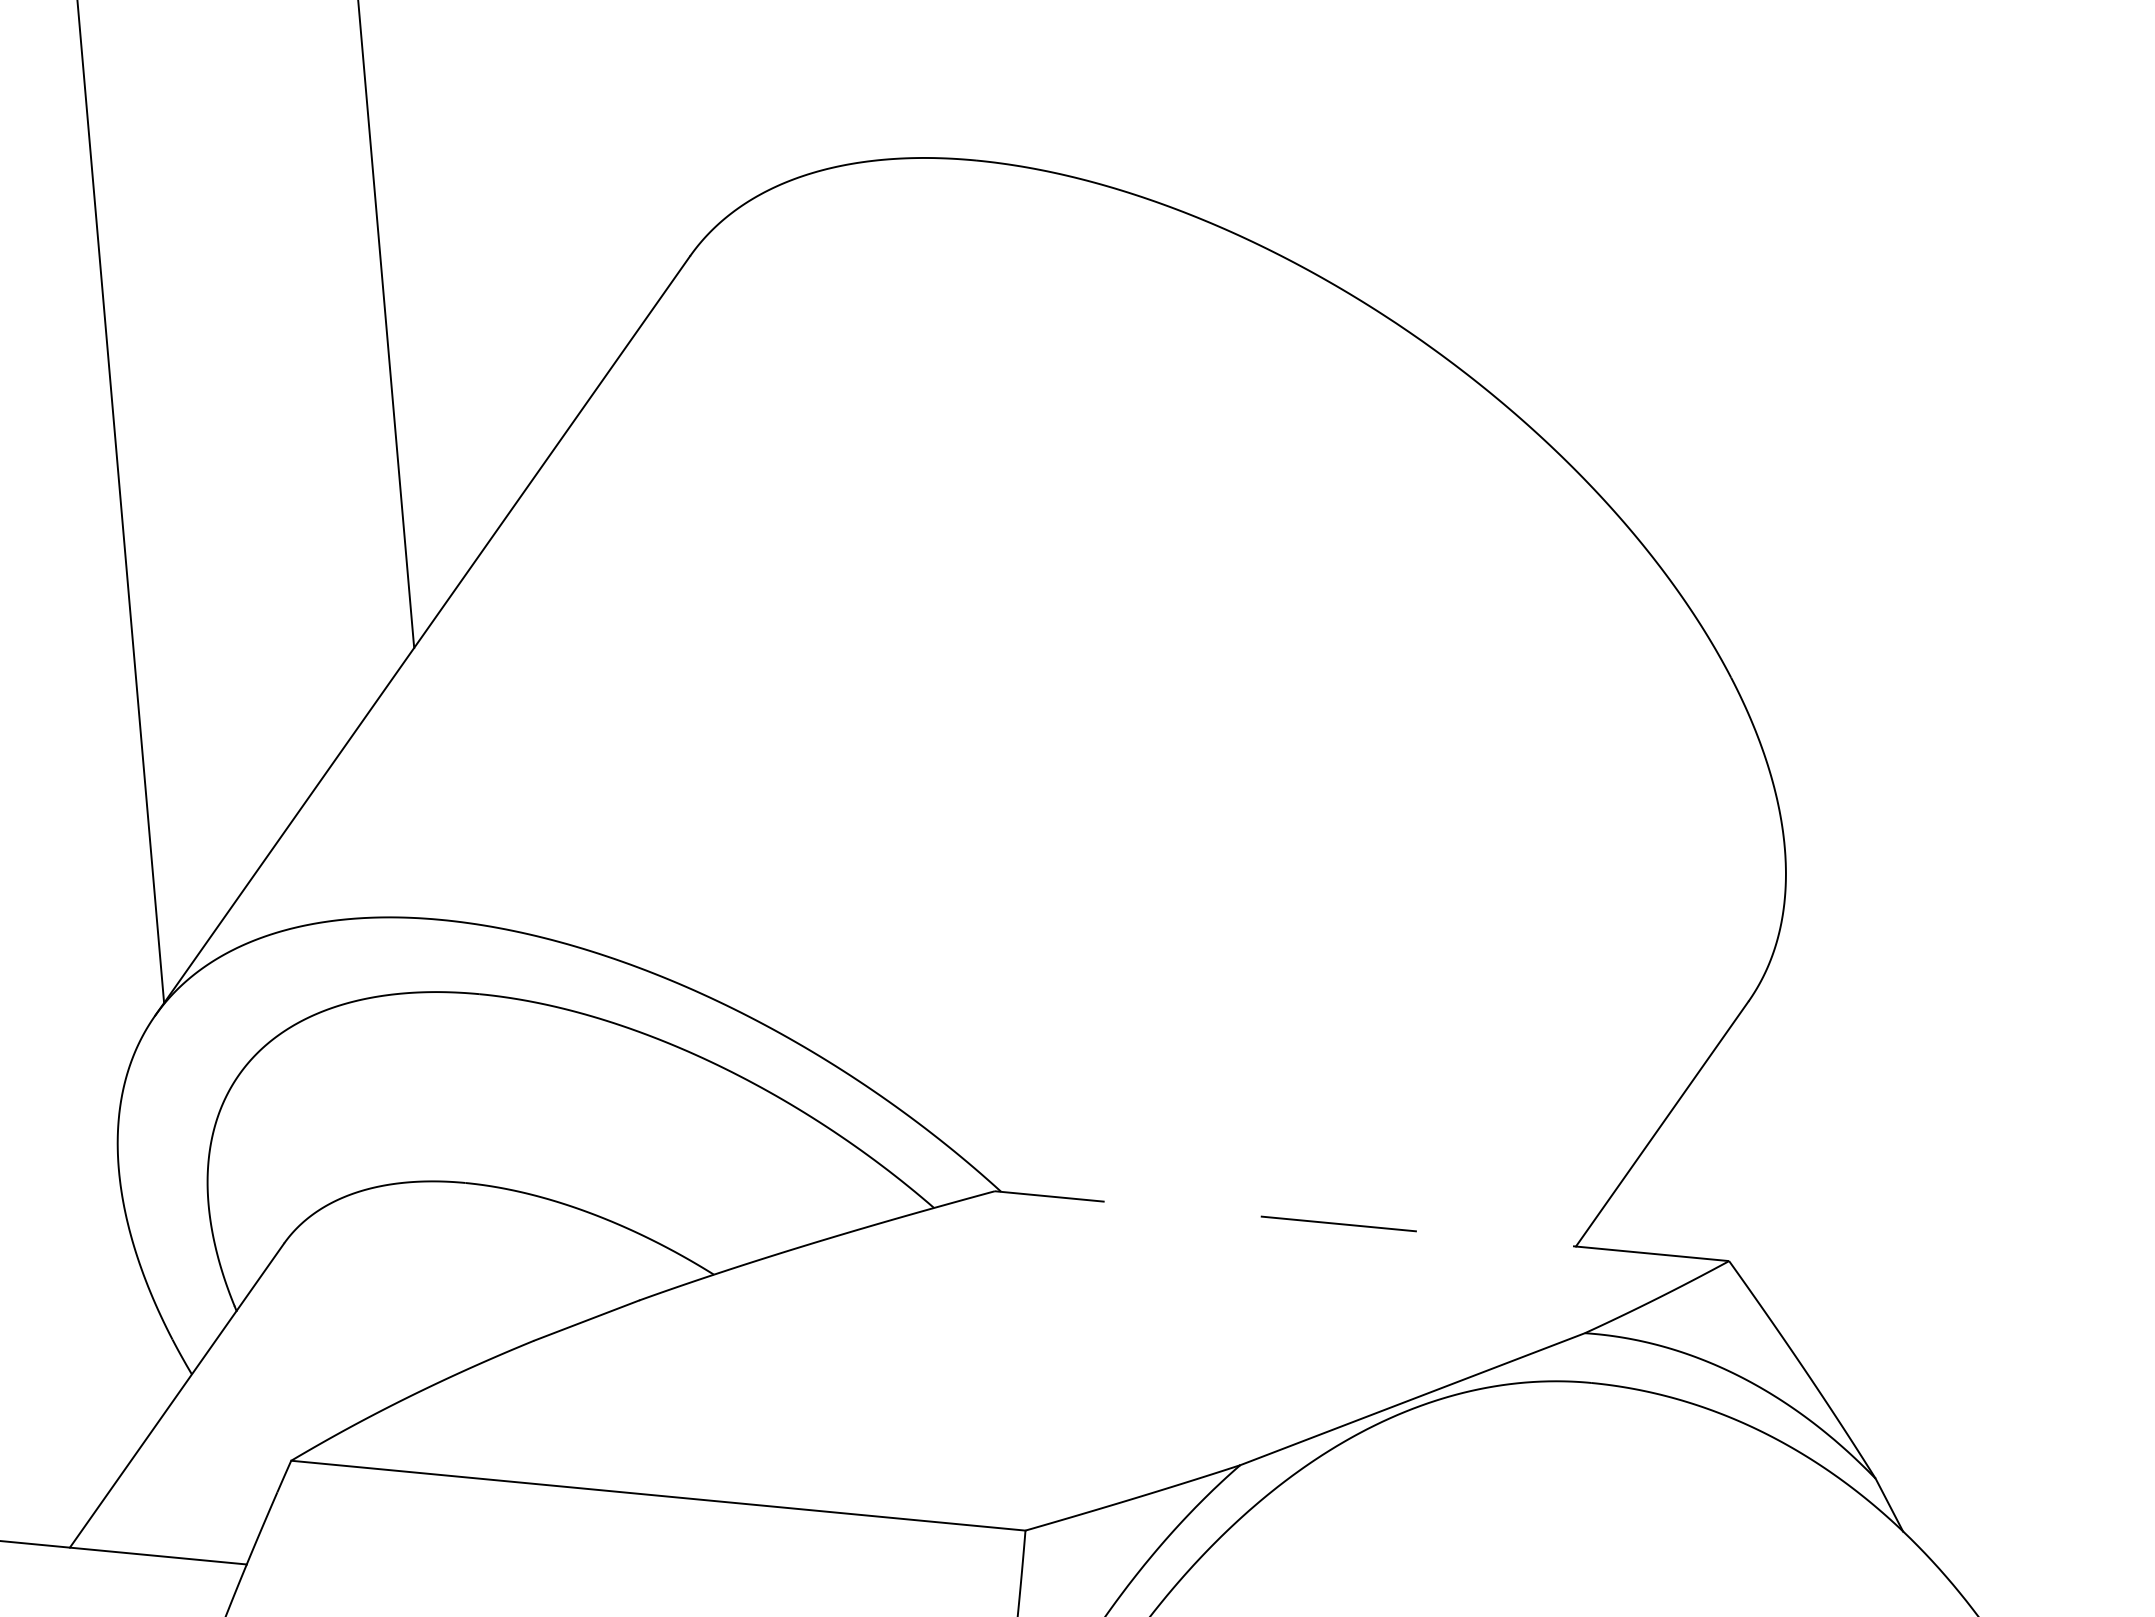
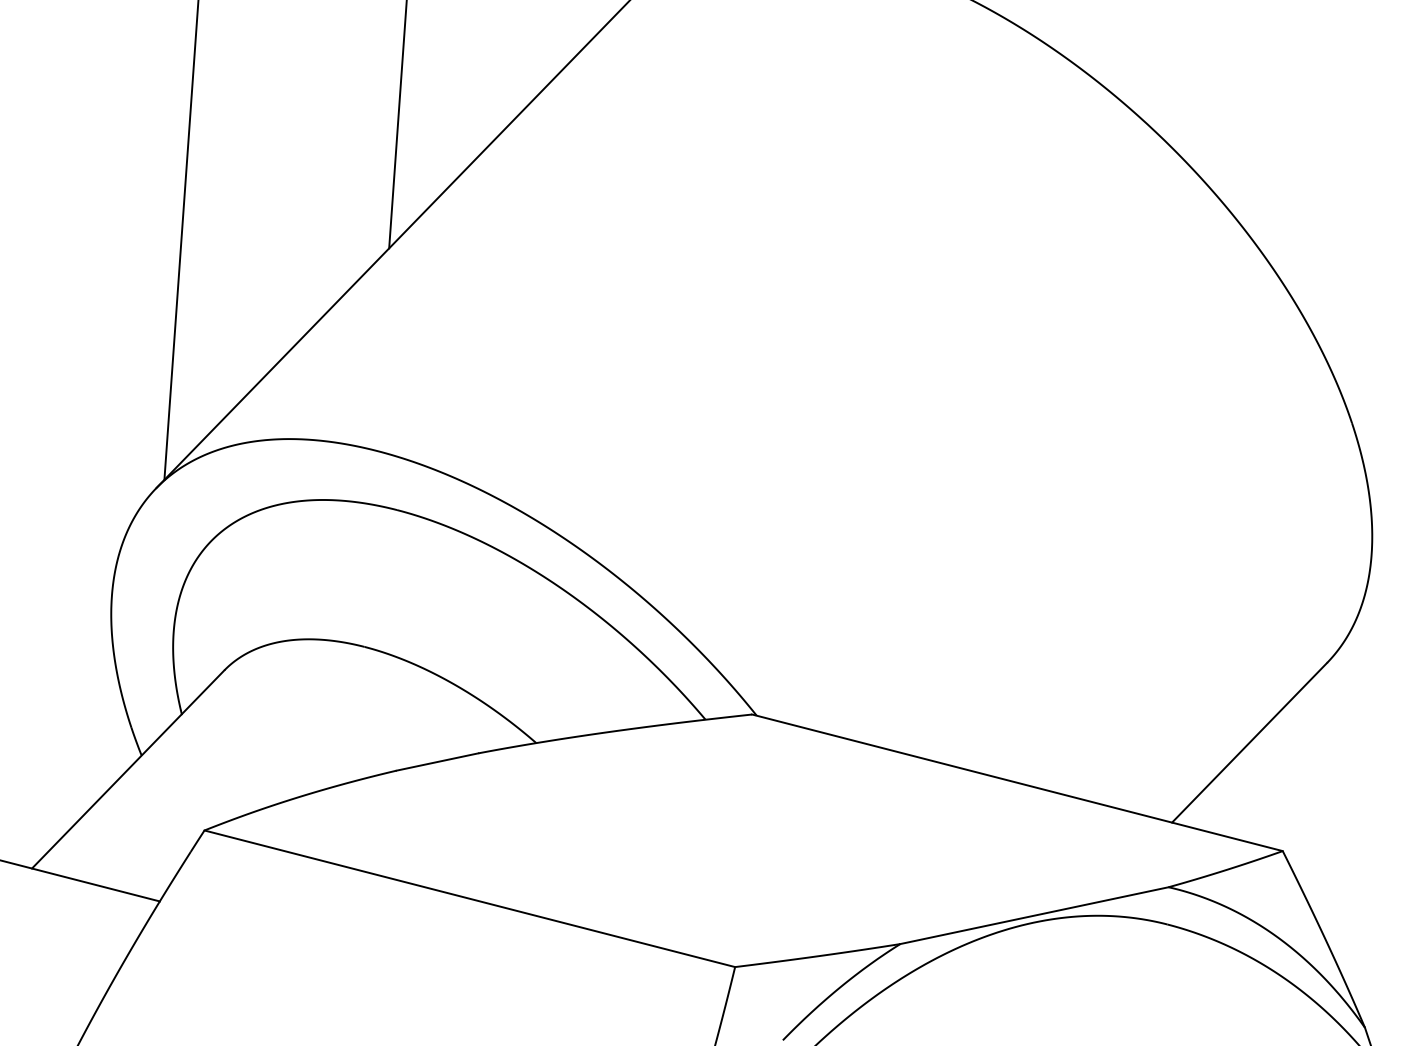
line: (1362, 1226) -> (1017, 783), dashed -> solid

